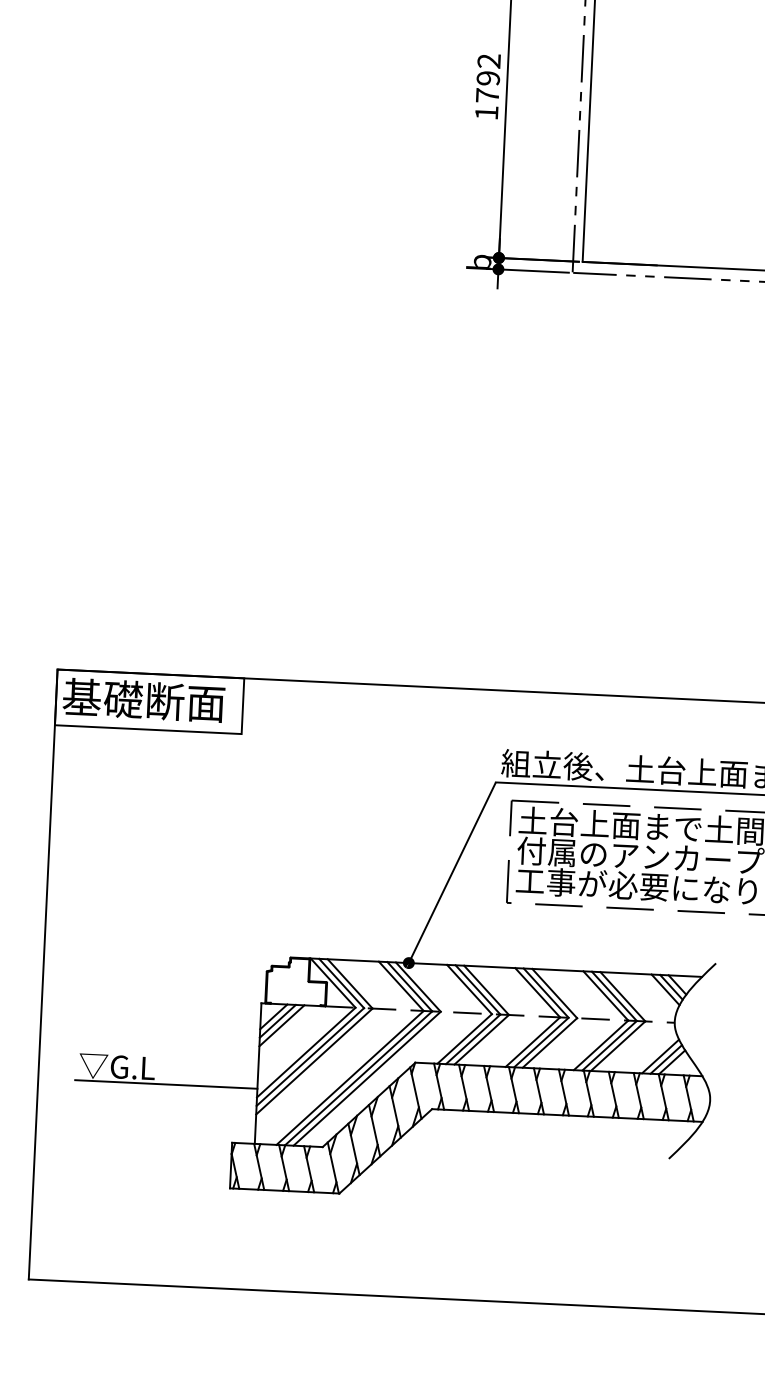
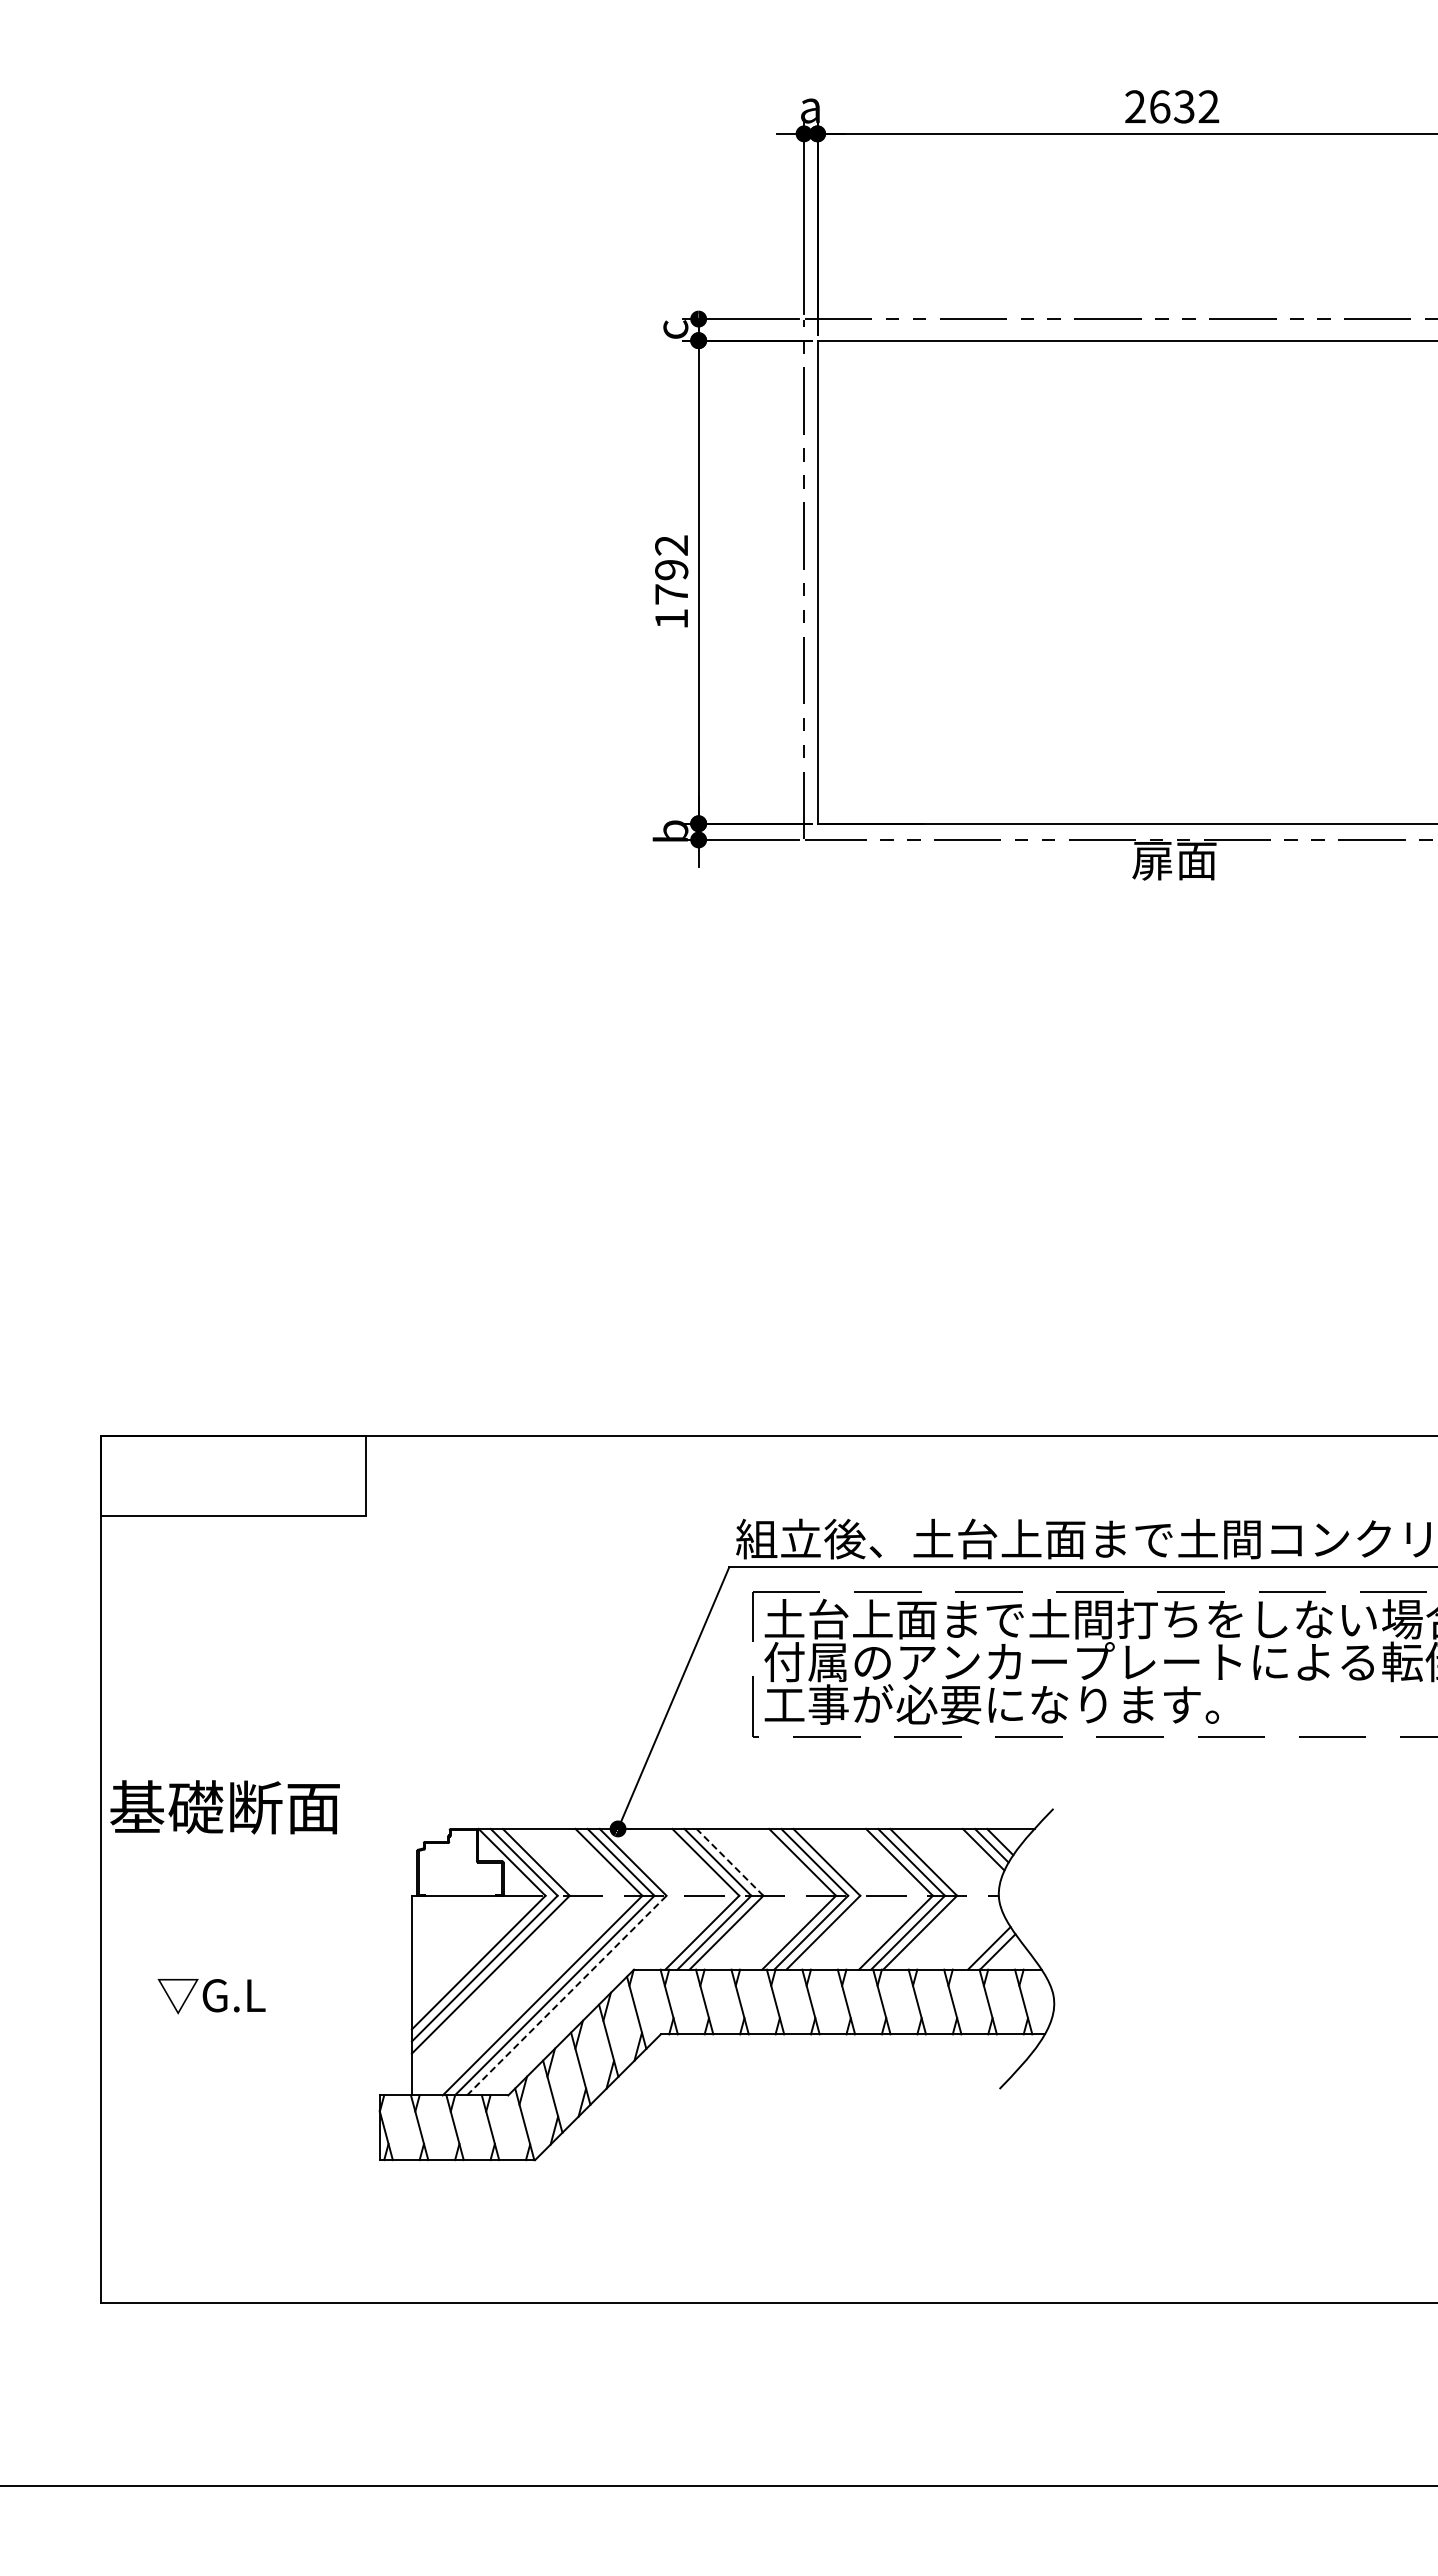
text: (143, 700) -> (224, 1807), moved
line: (486, 990) -> (729, 1862), solid -> dashed
line: (273, 1016) -> (429, 1913), removed
line: (277, 1020) -> (435, 1919), removed
line: (281, 1025) -> (441, 1925), removed
line: (660, 1056) -> (980, 1944), removed
line: (367, 1078) -> (567, 1995), solid -> dashed
line: (166, 1084) -> (282, 2017), removed

